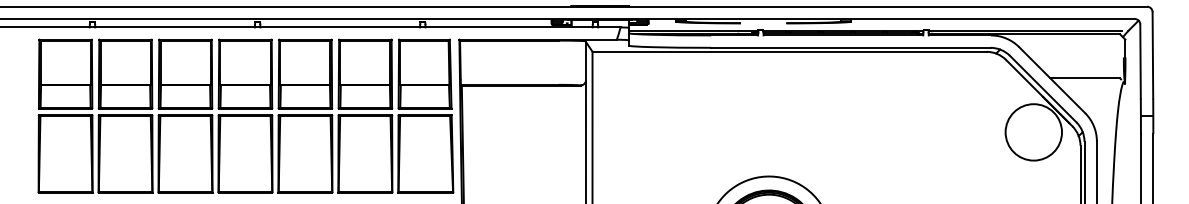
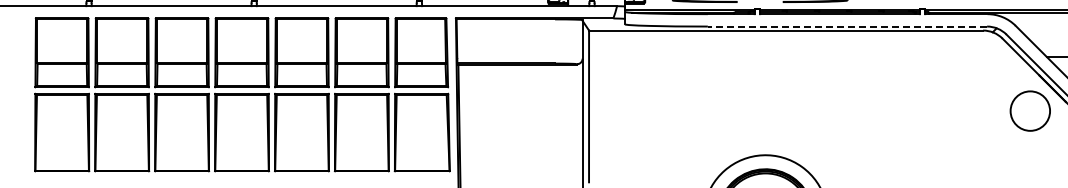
line: (850, 47) -> (847, 26), solid -> dashed
circle: (1033, 132) -> (1030, 111), size x0.7

